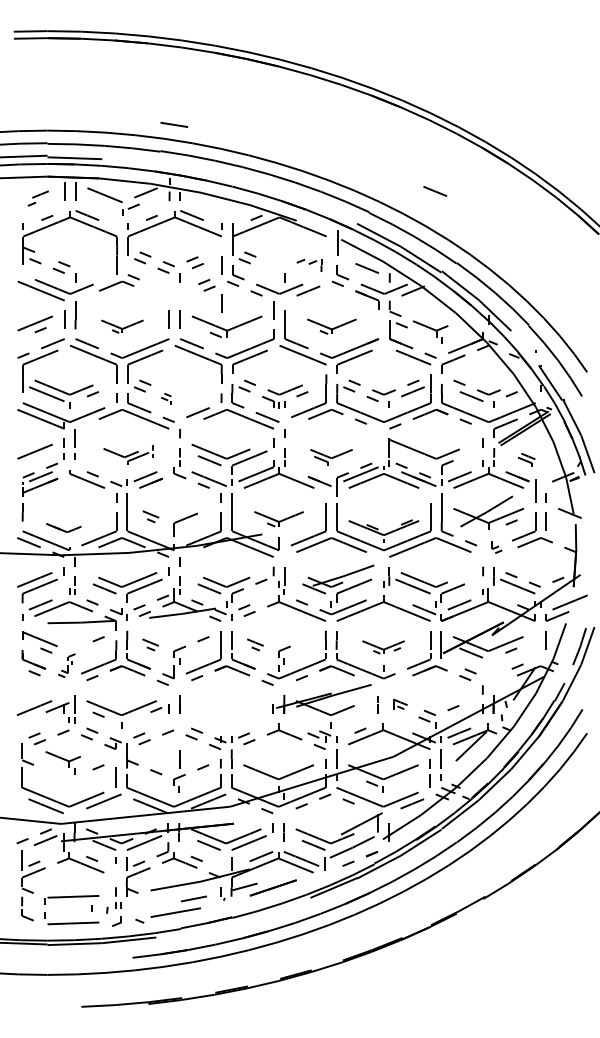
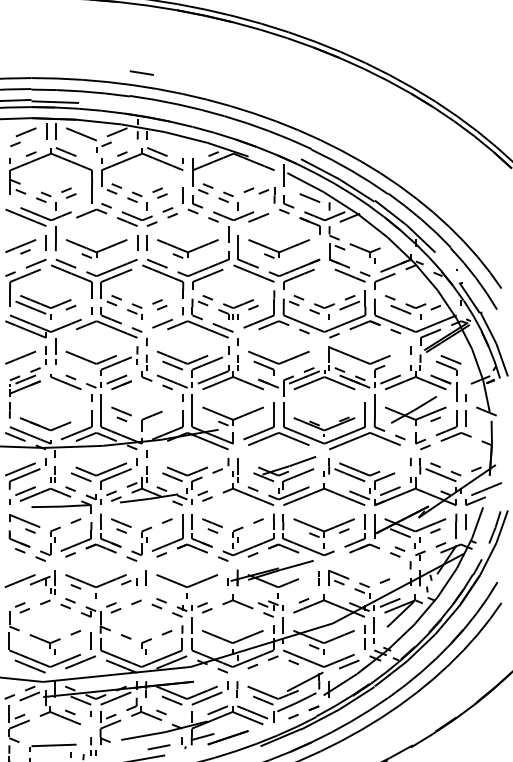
line: (435, 191) -> (369, 131), removed
part: (38, 198) -> (23, 137), size x1.43
part: (90, 262) -> (68, 192), added
part: (309, 265) -> (259, 195), size x1.43
part: (270, 267) -> (225, 197), added
part: (168, 292) -> (136, 219), added
line: (221, 303) -> (182, 228), removed
part: (122, 326) -> (96, 248), size x1.67
part: (331, 326) -> (278, 248), size x1.43
part: (194, 390) -> (159, 304), added
part: (166, 398) -> (135, 311), size x1.67
part: (128, 454) -> (101, 360), size x1.67
part: (331, 457) -> (278, 362), size x1.67
part: (526, 459) -> (448, 364), size x1.67
part: (150, 516) -> (121, 414), size x1.43
part: (278, 519) -> (232, 416), size x1.43
part: (63, 527) -> (45, 423), size x1.67
part: (496, 547) -> (422, 441), size x1.67
line: (308, 639) -> (258, 521), added
part: (150, 644) -> (121, 525), size x1.43
part: (255, 644) -> (212, 525), size x1.43
line: (535, 644) -> (456, 525), added
part: (383, 647) -> (324, 528), size x1.67
part: (66, 665) -> (47, 543), size x1.67
part: (493, 671) -> (419, 549), added
part: (400, 704) -> (338, 577), size x1.67
part: (226, 714) -> (187, 586), added
line: (179, 759) -> (146, 625), removed
part: (62, 762) -> (44, 644), moved

